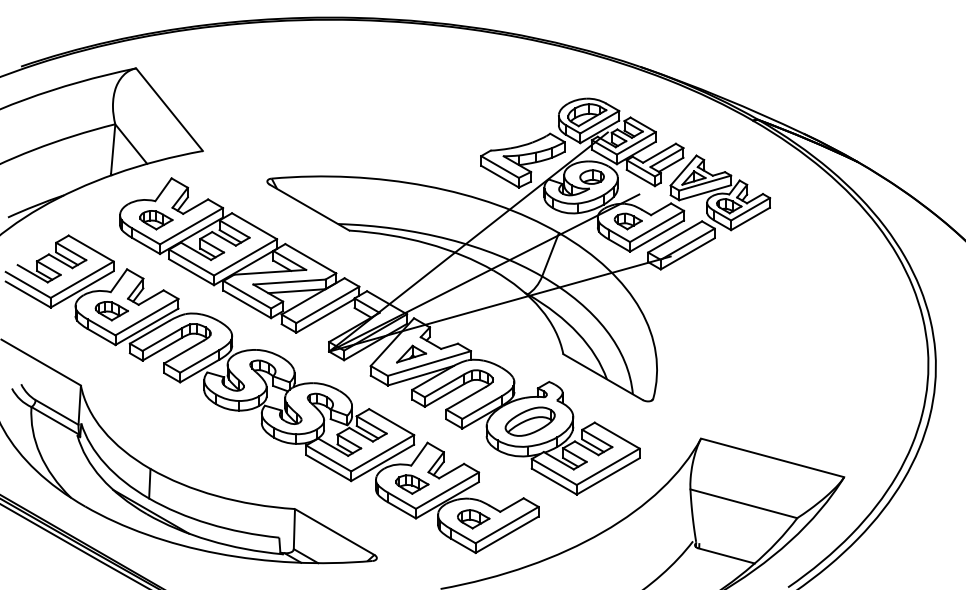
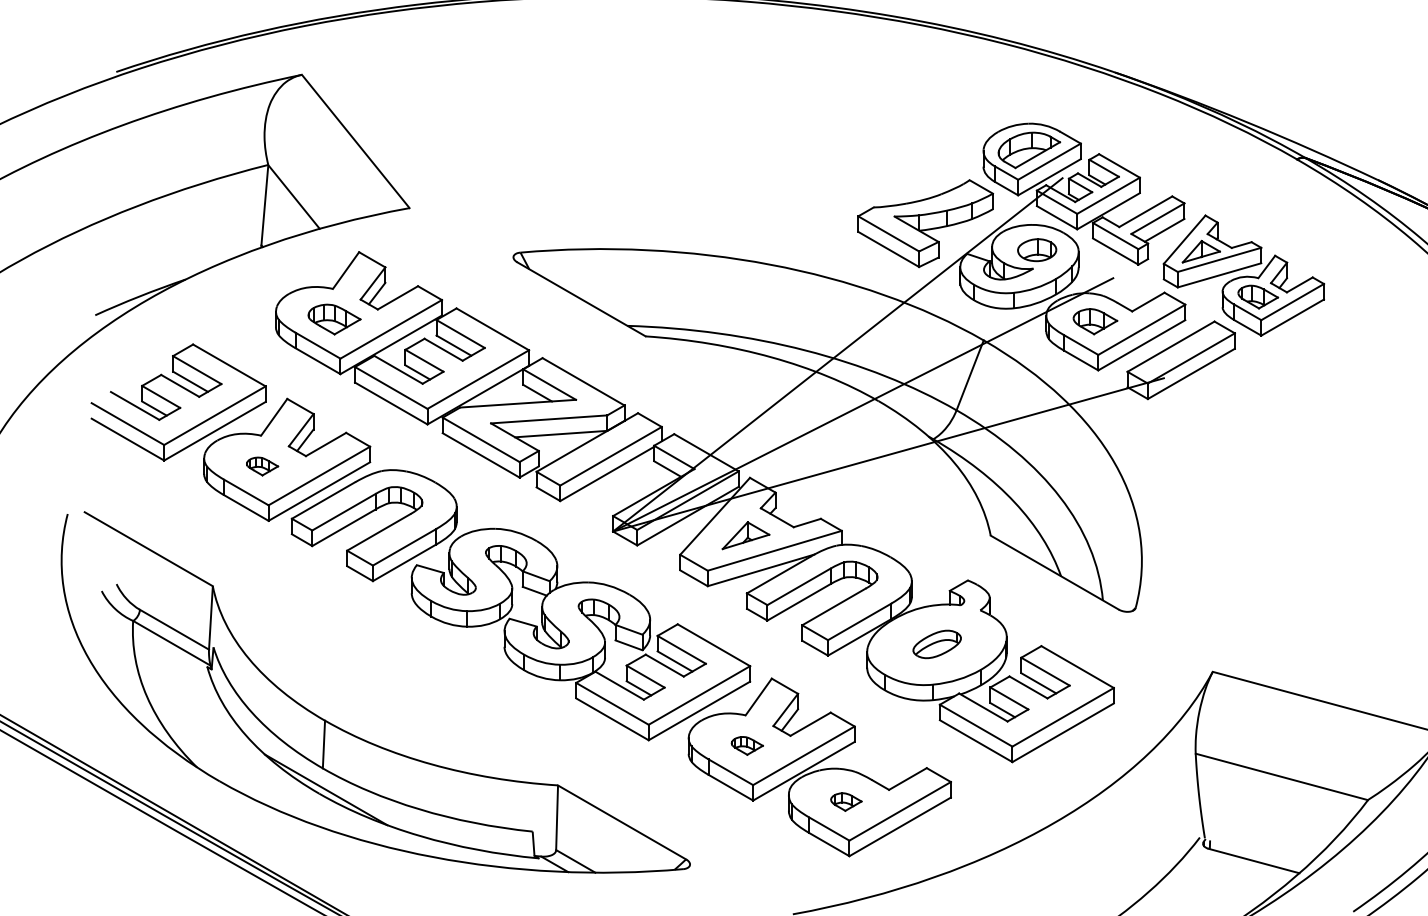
part: (111, 311) -> (262, 466), size x0.6
part: (529, 421) -> (936, 644), size x0.6
part: (412, 484) -> (747, 745), size x0.6
part: (473, 519) -> (845, 802), size x0.6

